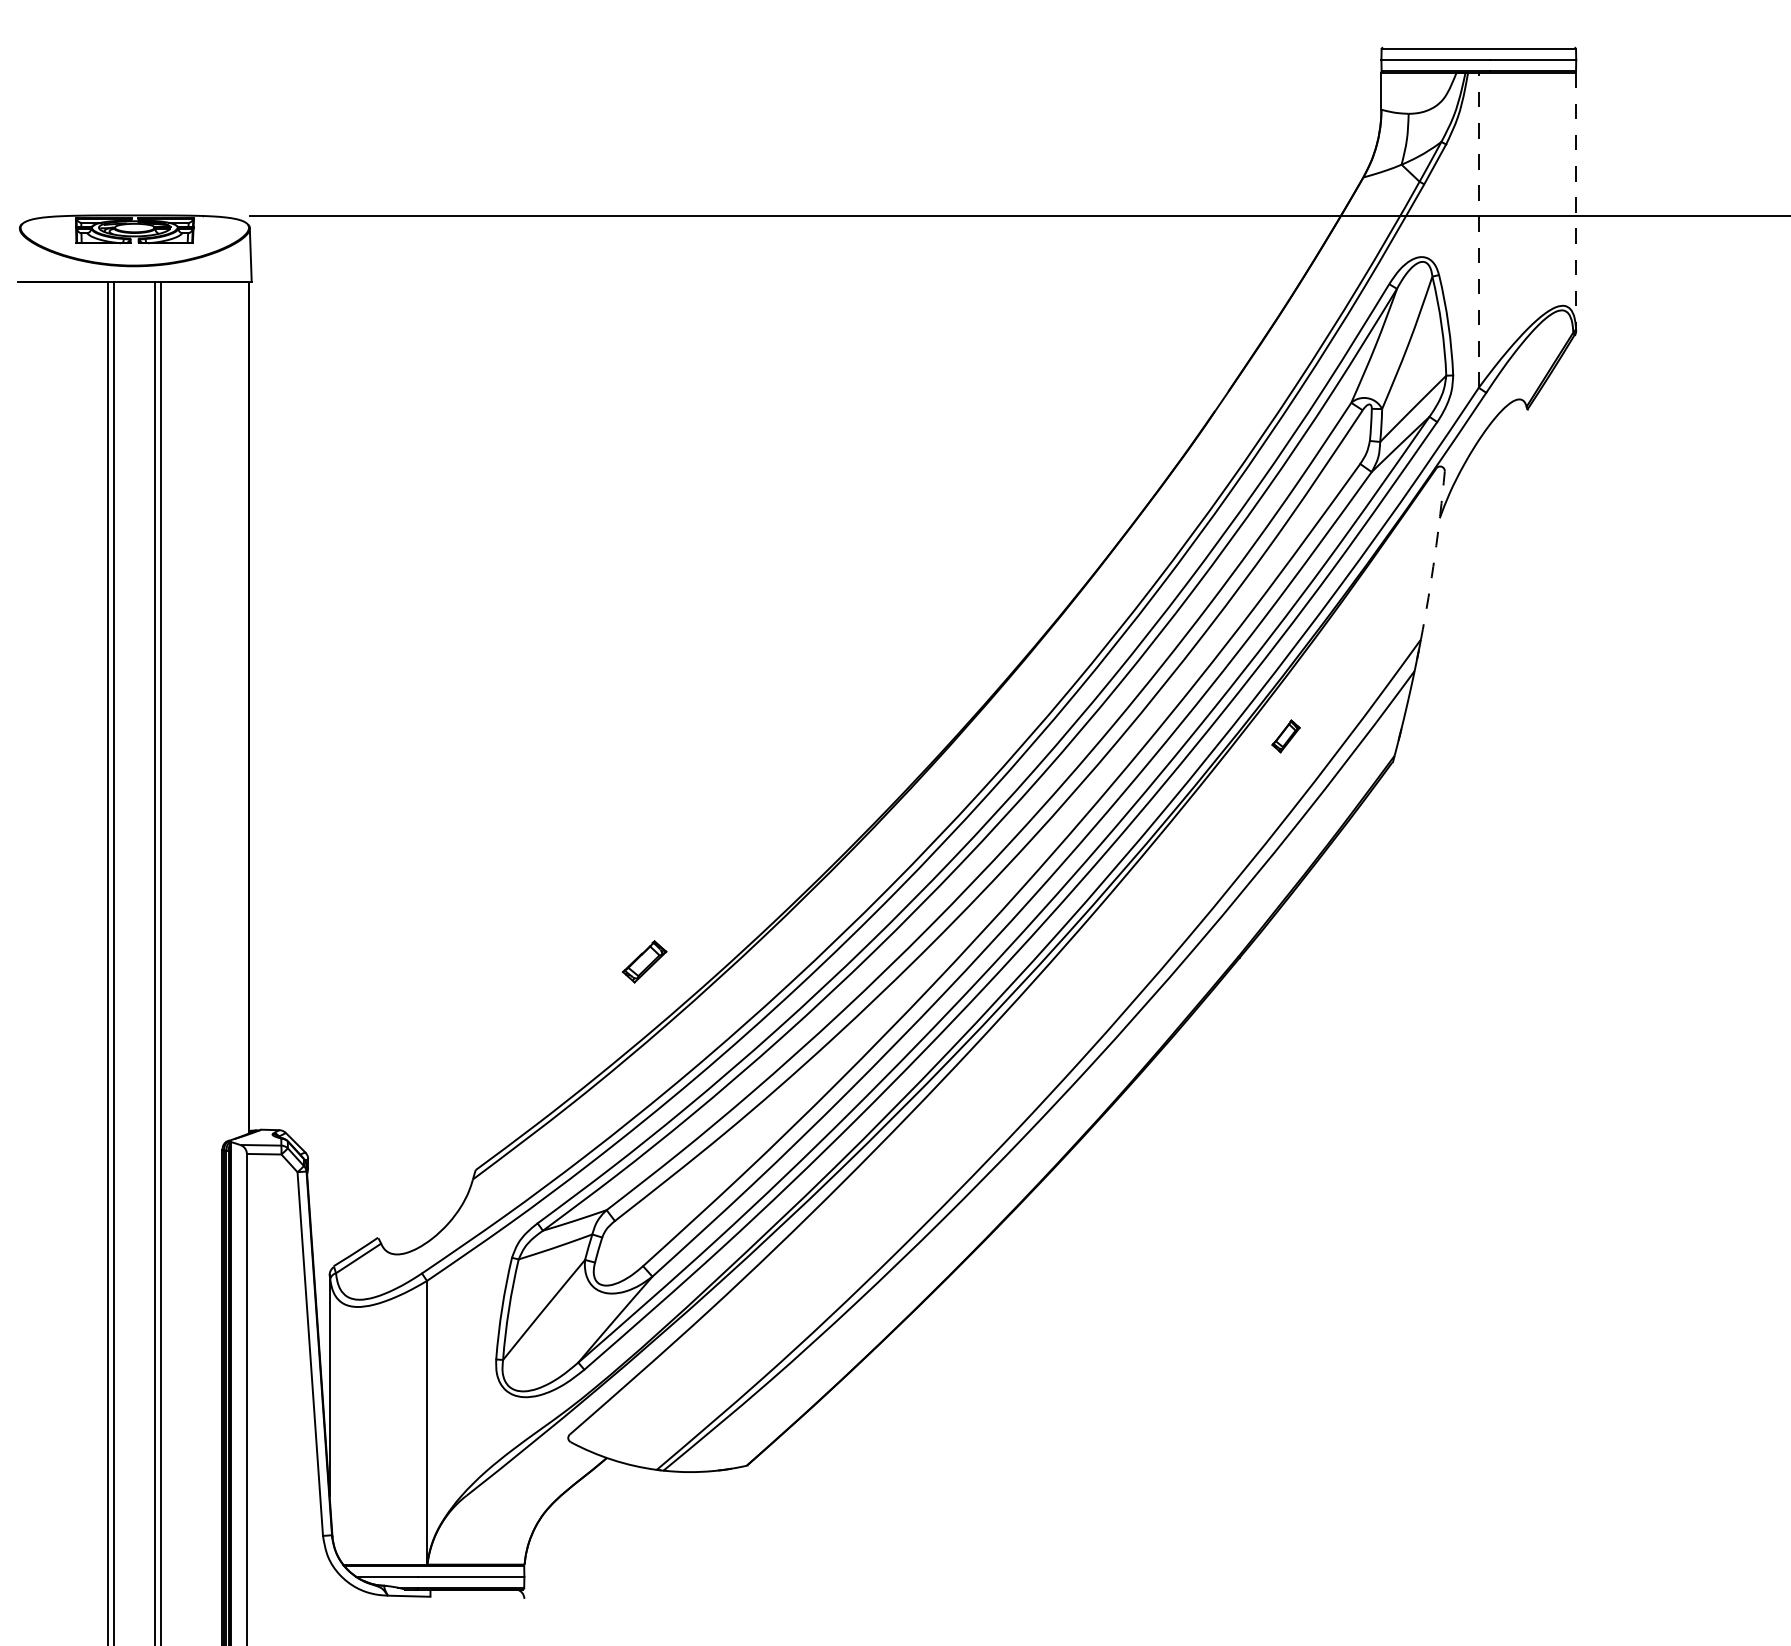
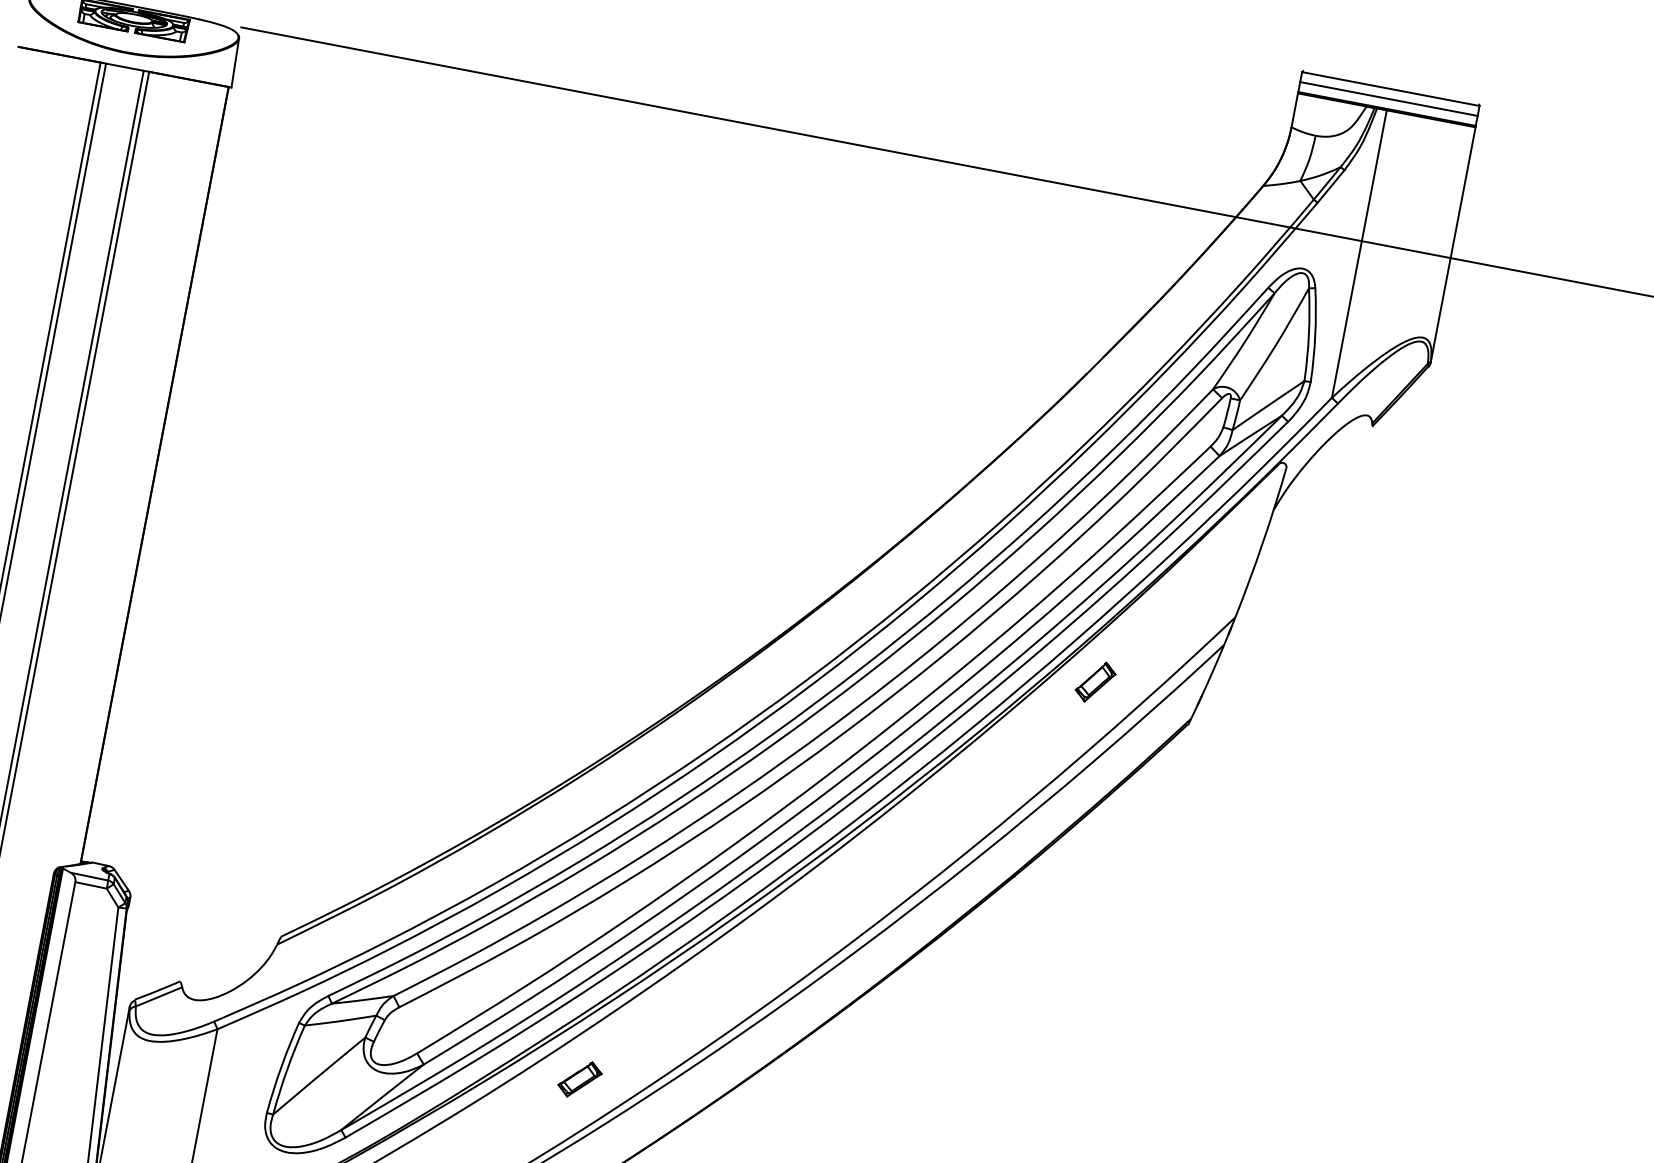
line: (1576, 202) -> (1453, 245), dashed -> solid
line: (1478, 230) -> (1359, 254), dashed -> solid
arc: (1434, 555) -> (1262, 543), dashed -> solid
part: (1285, 736) -> (1095, 682), size x1.43
part: (644, 961) -> (579, 1079), moved

